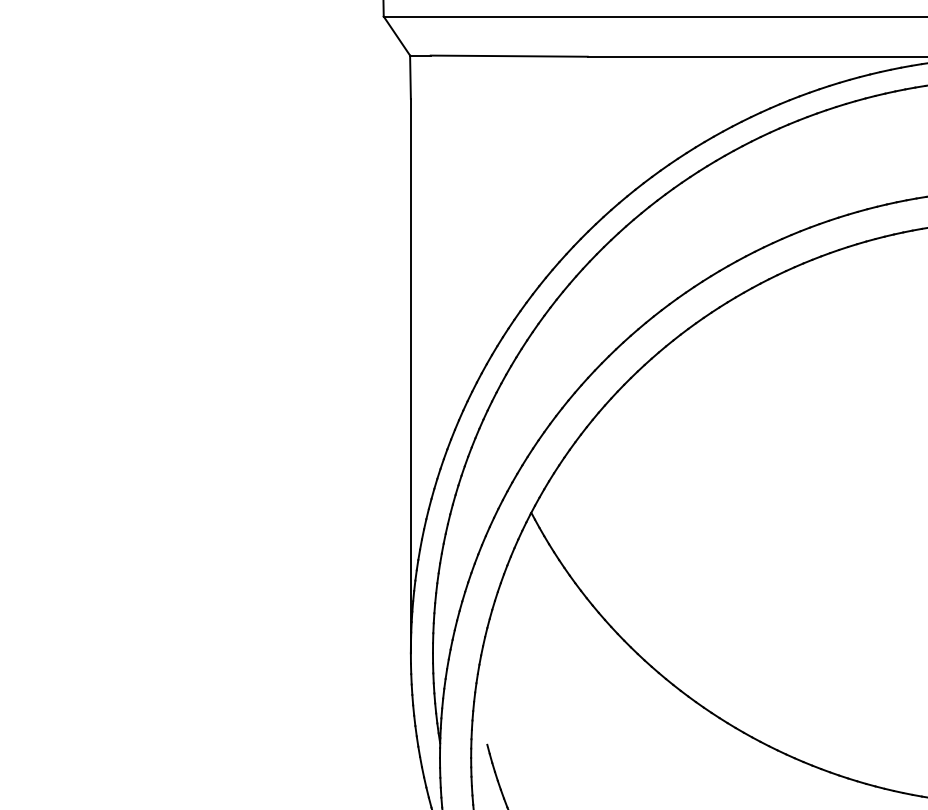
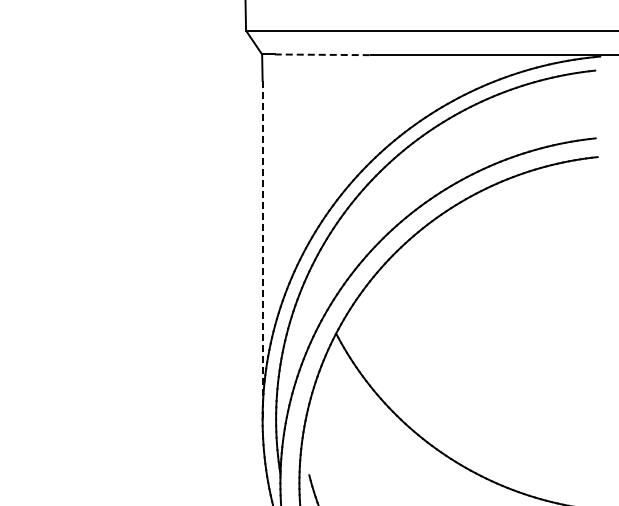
line: (508, 55) -> (322, 54), solid -> dashed
line: (410, 376) -> (262, 250), solid -> dashed

